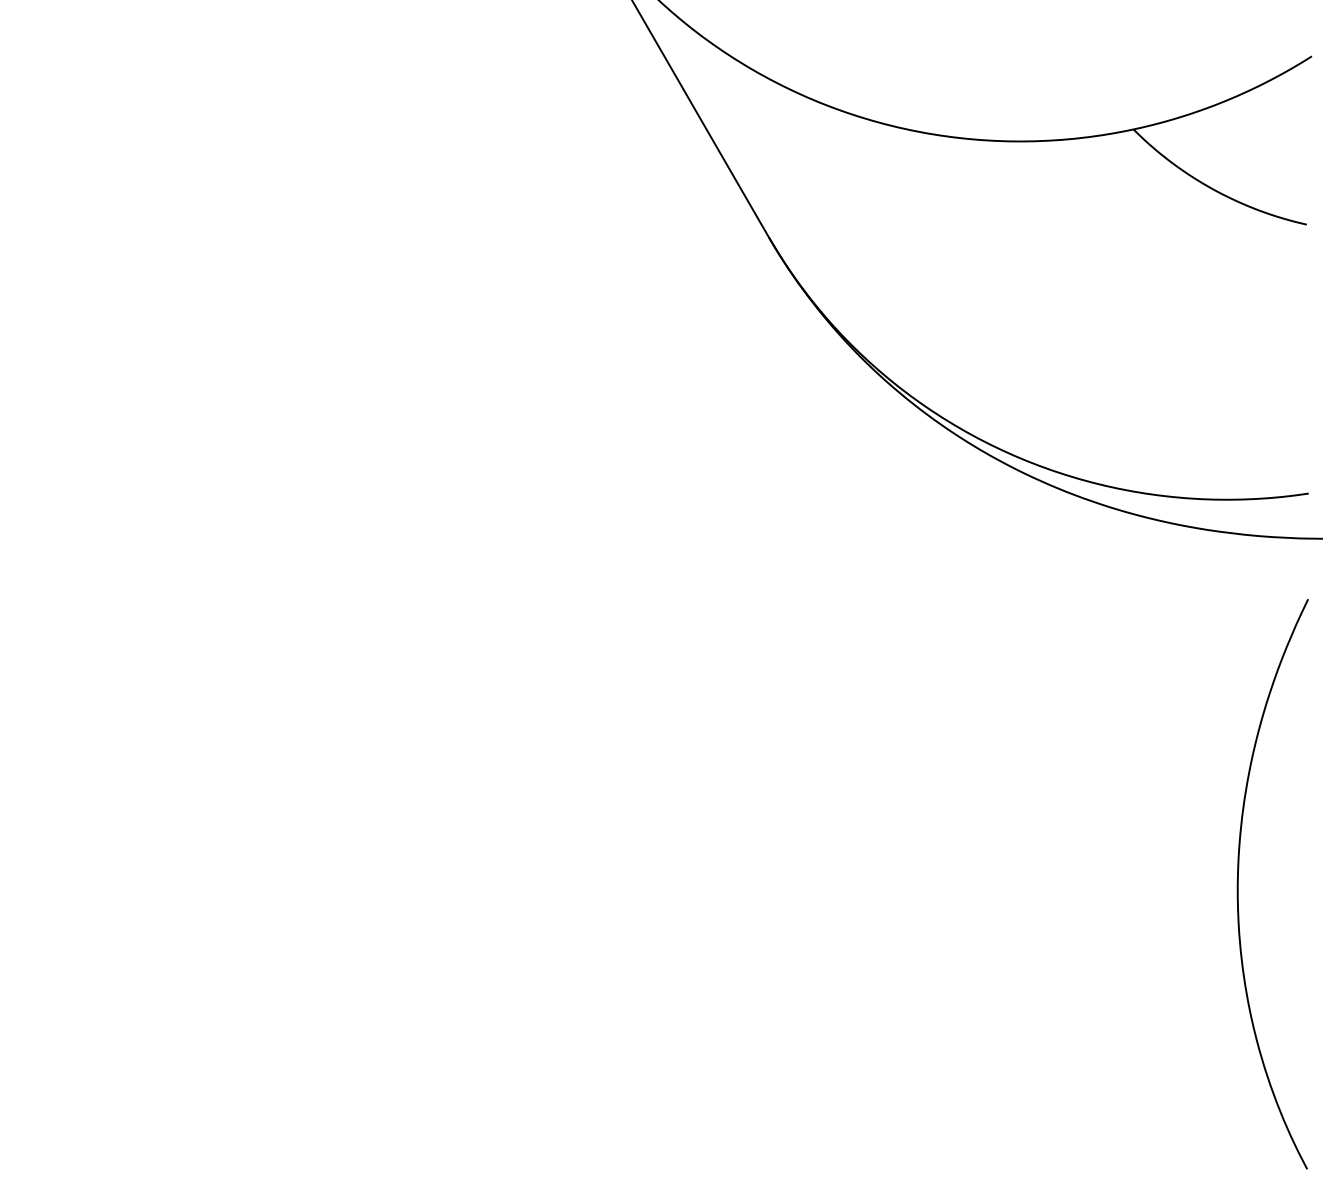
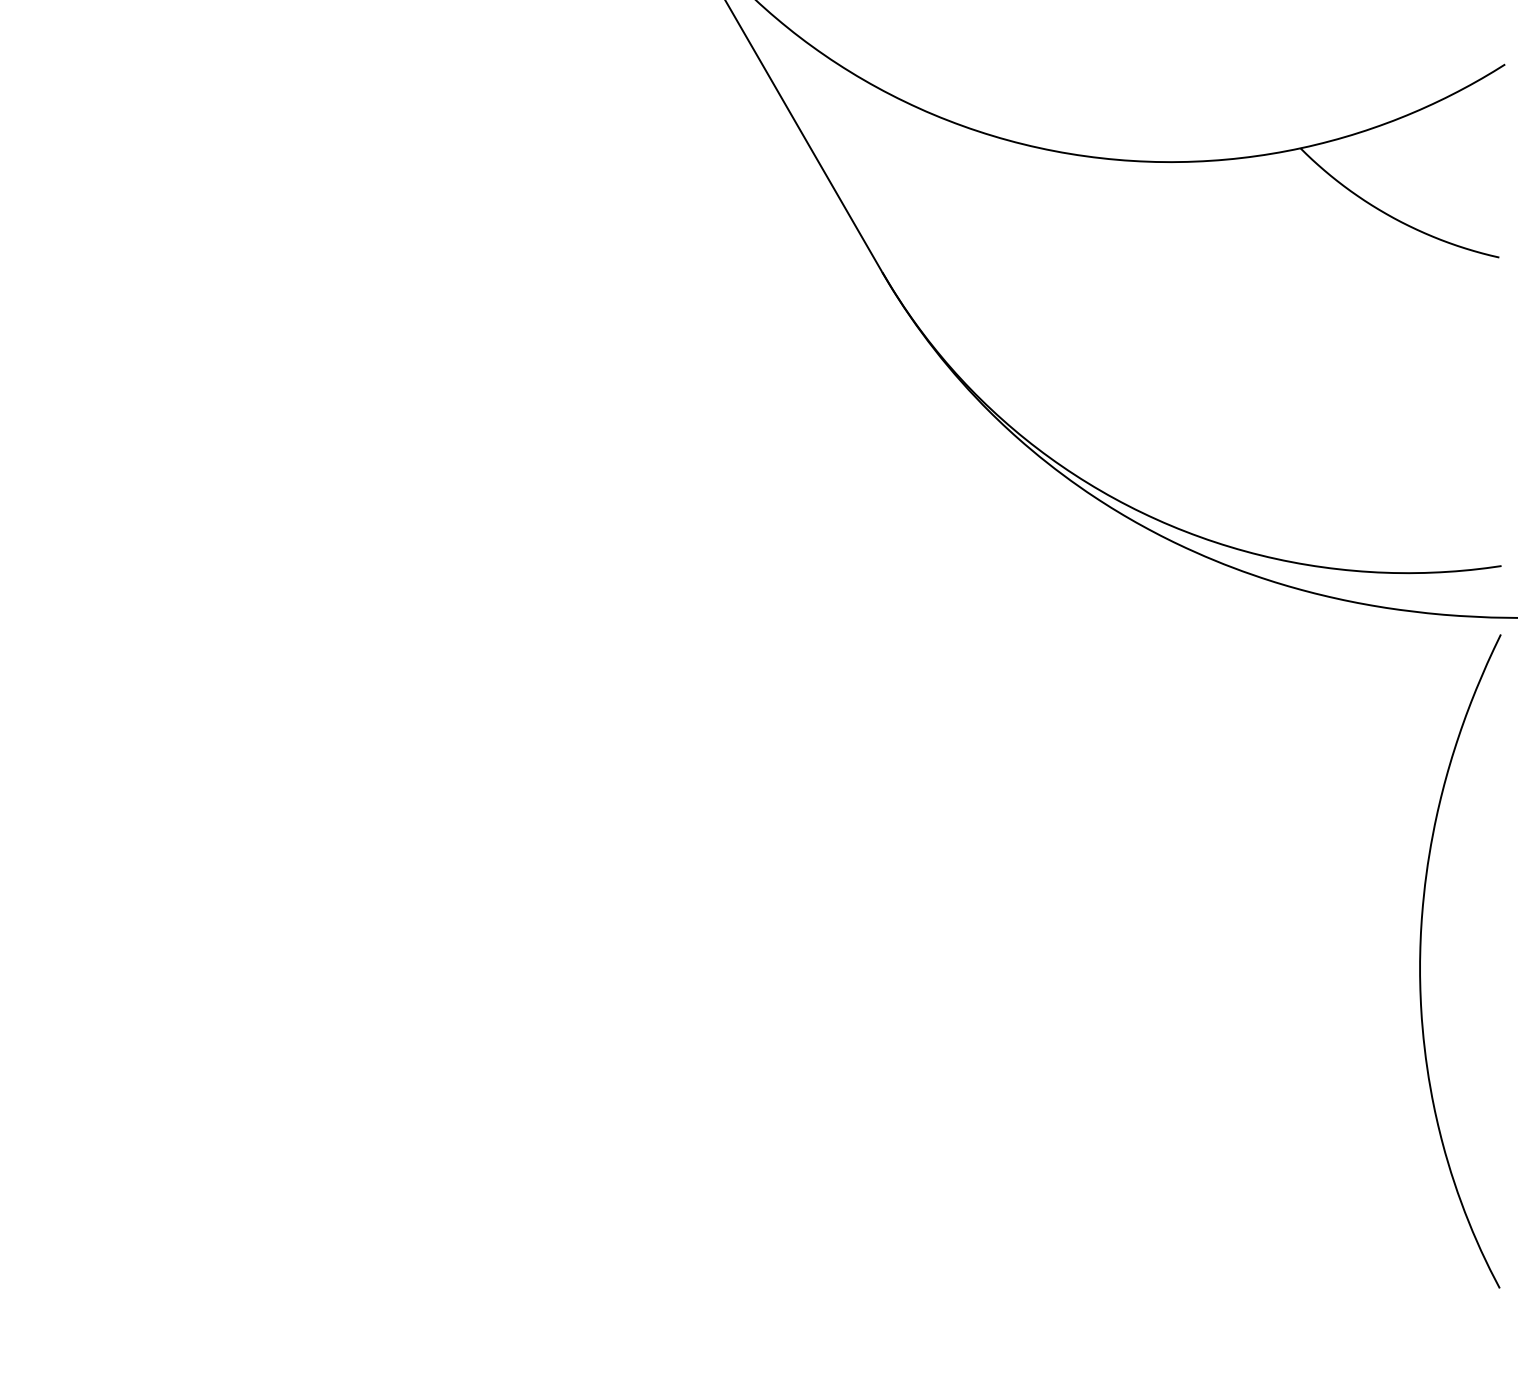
curve: (1238, 884) -> (1420, 961), moved

